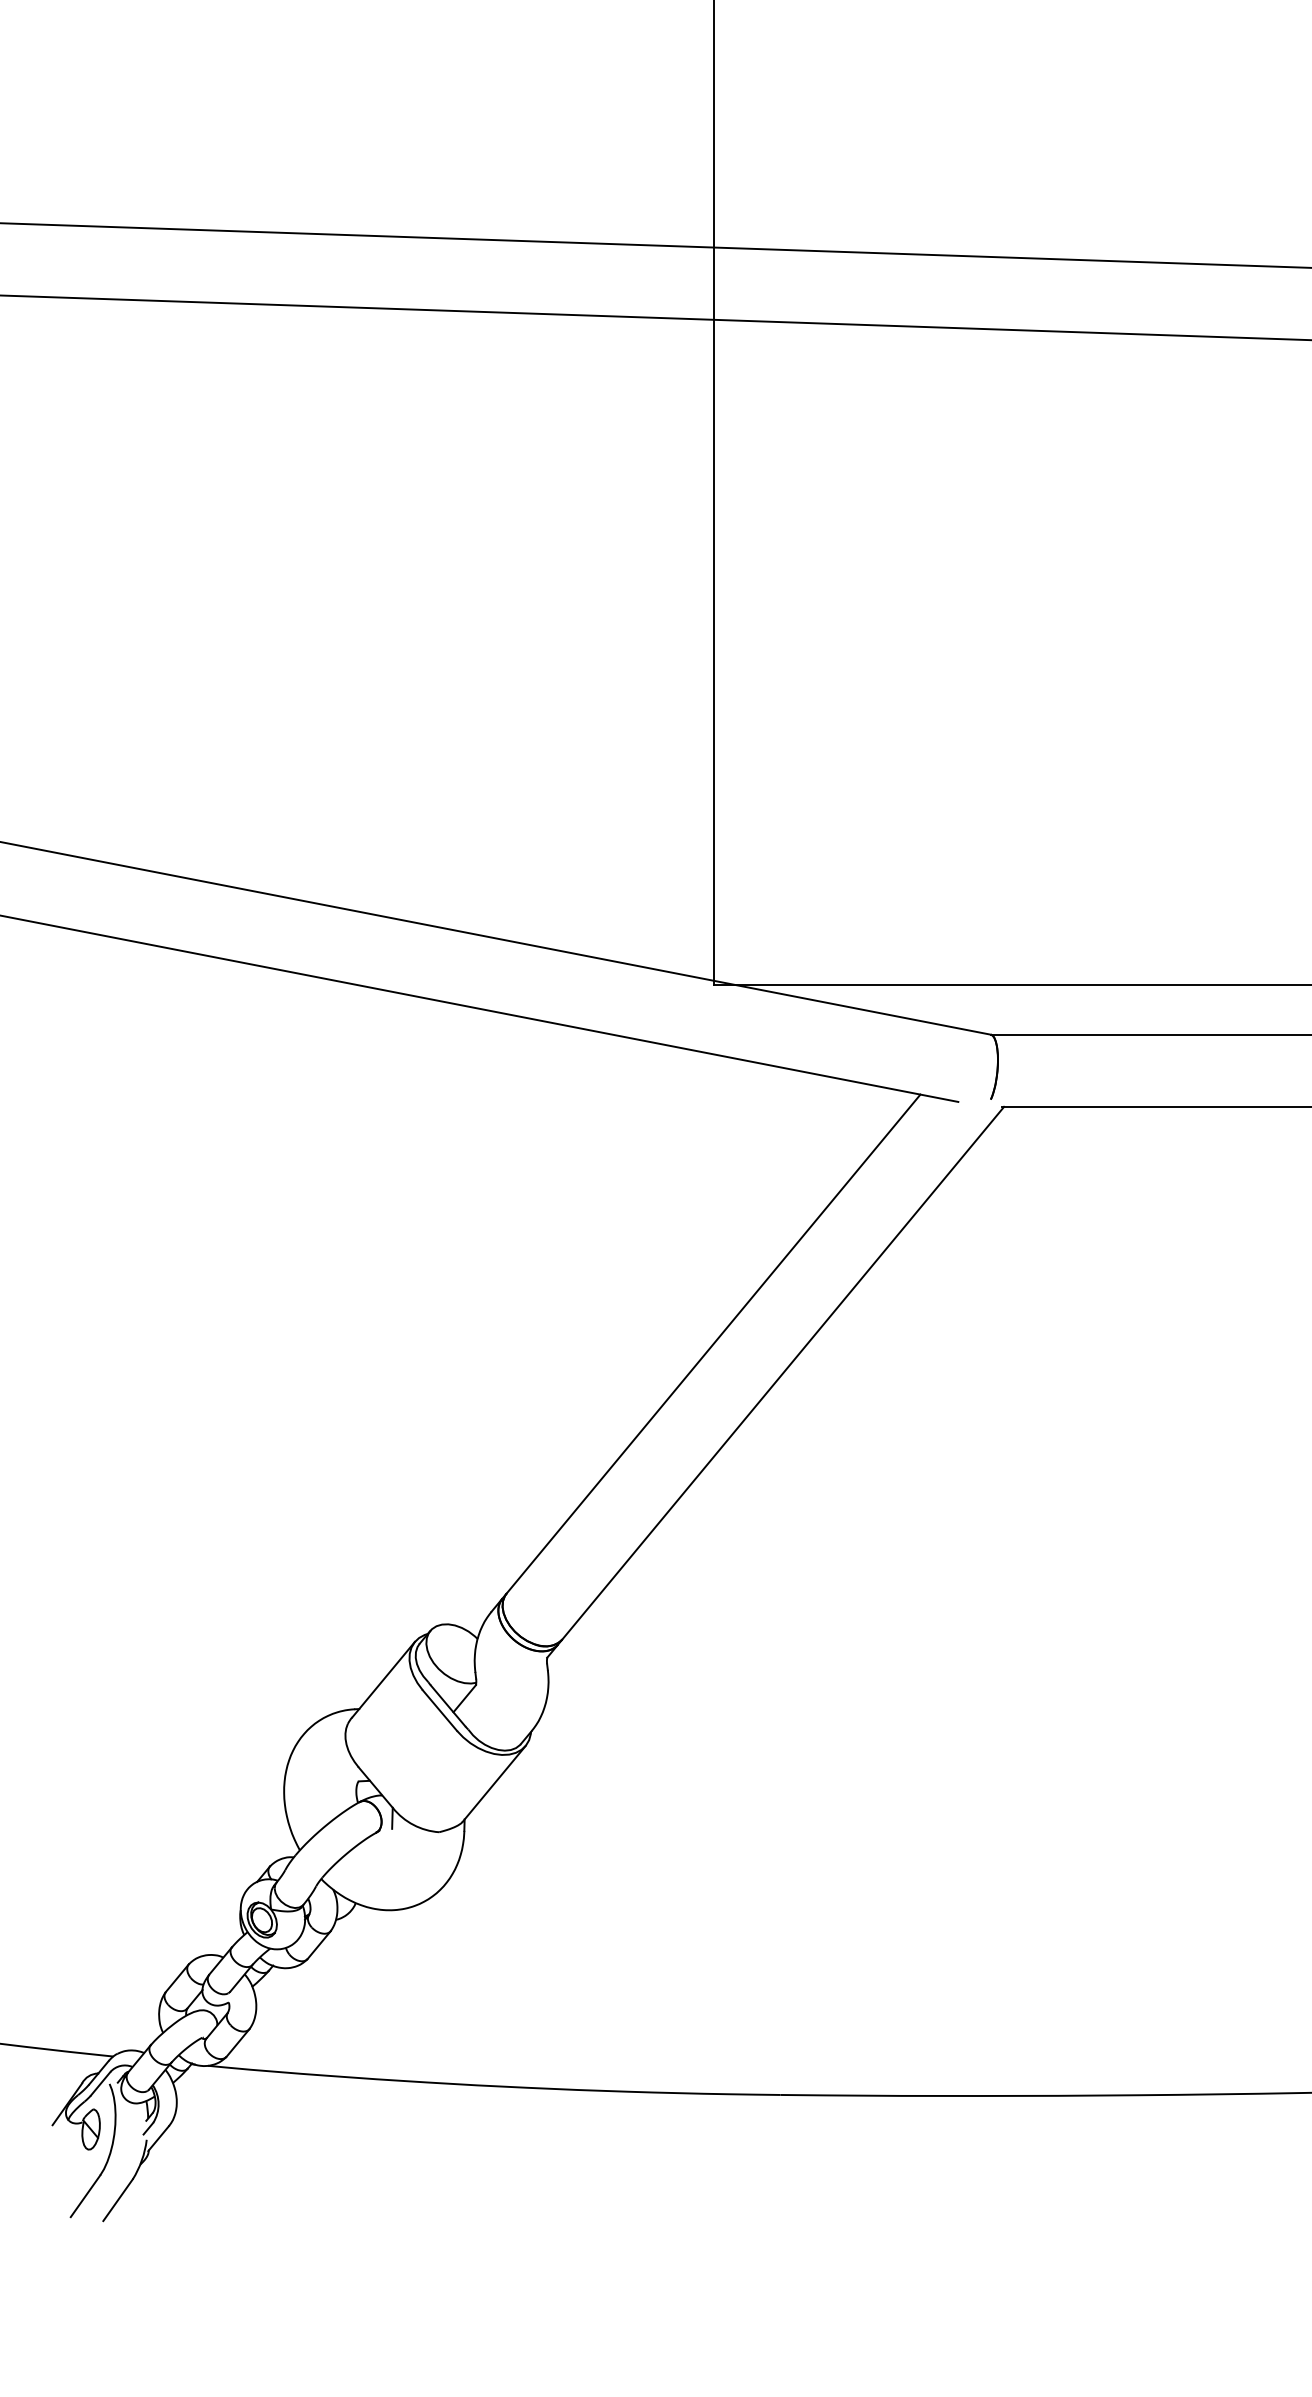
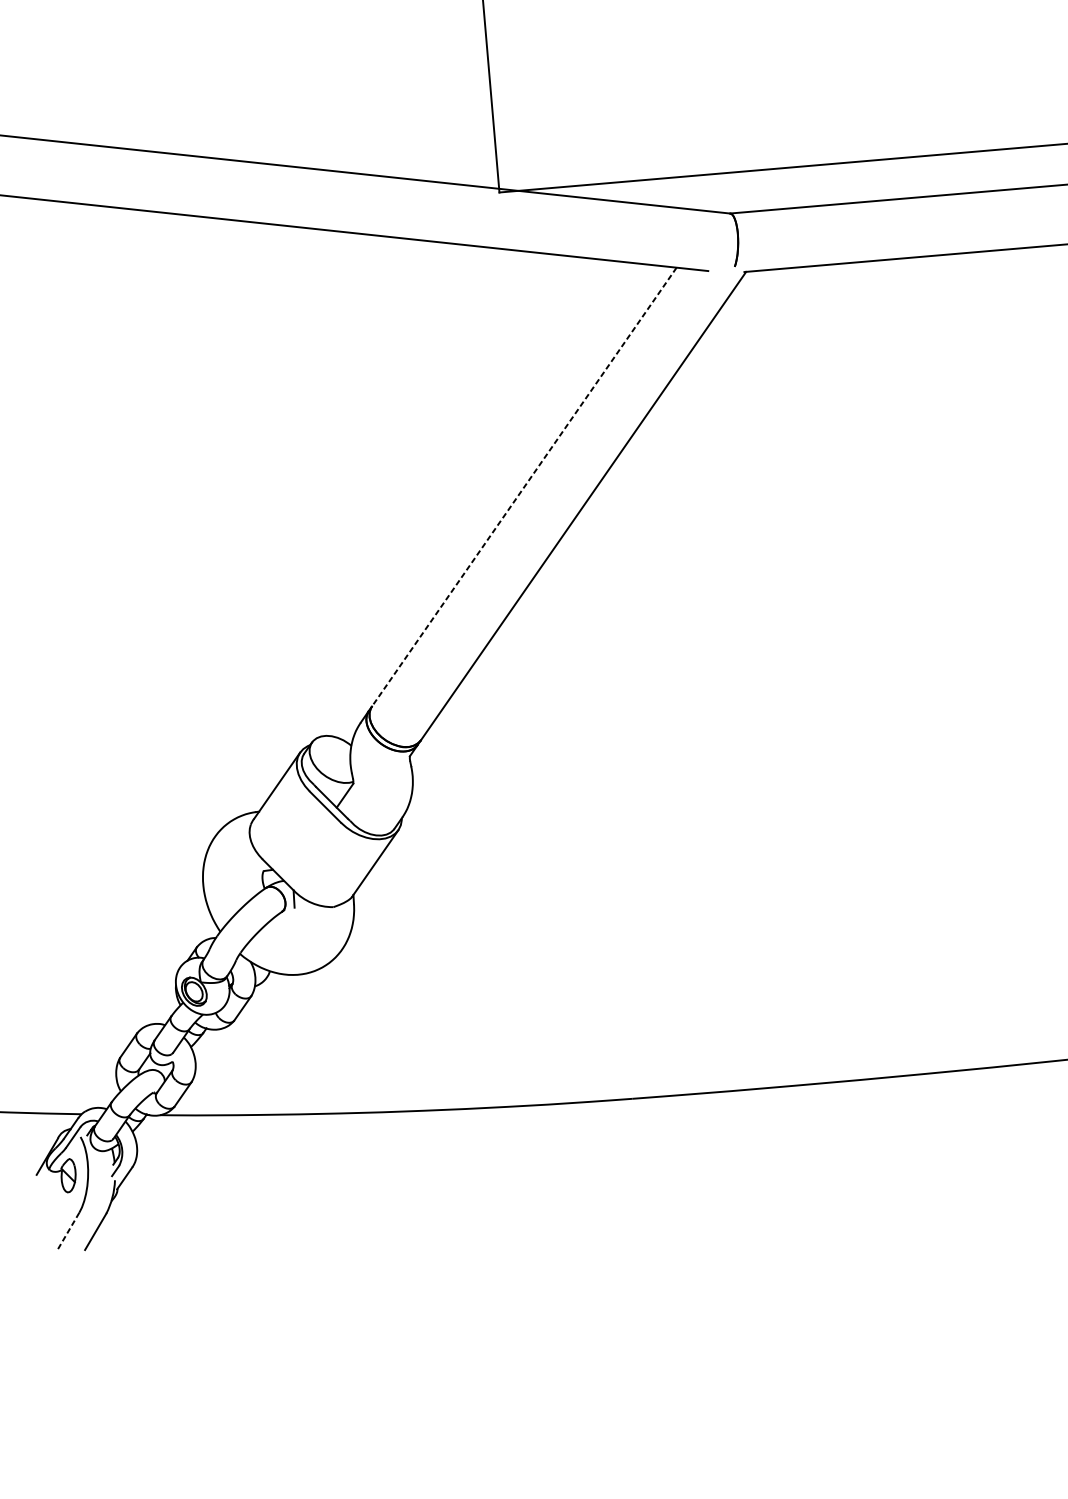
line: (713, 1344) -> (524, 487), solid -> dashed
line: (85, 2196) -> (68, 1231), solid -> dashed

